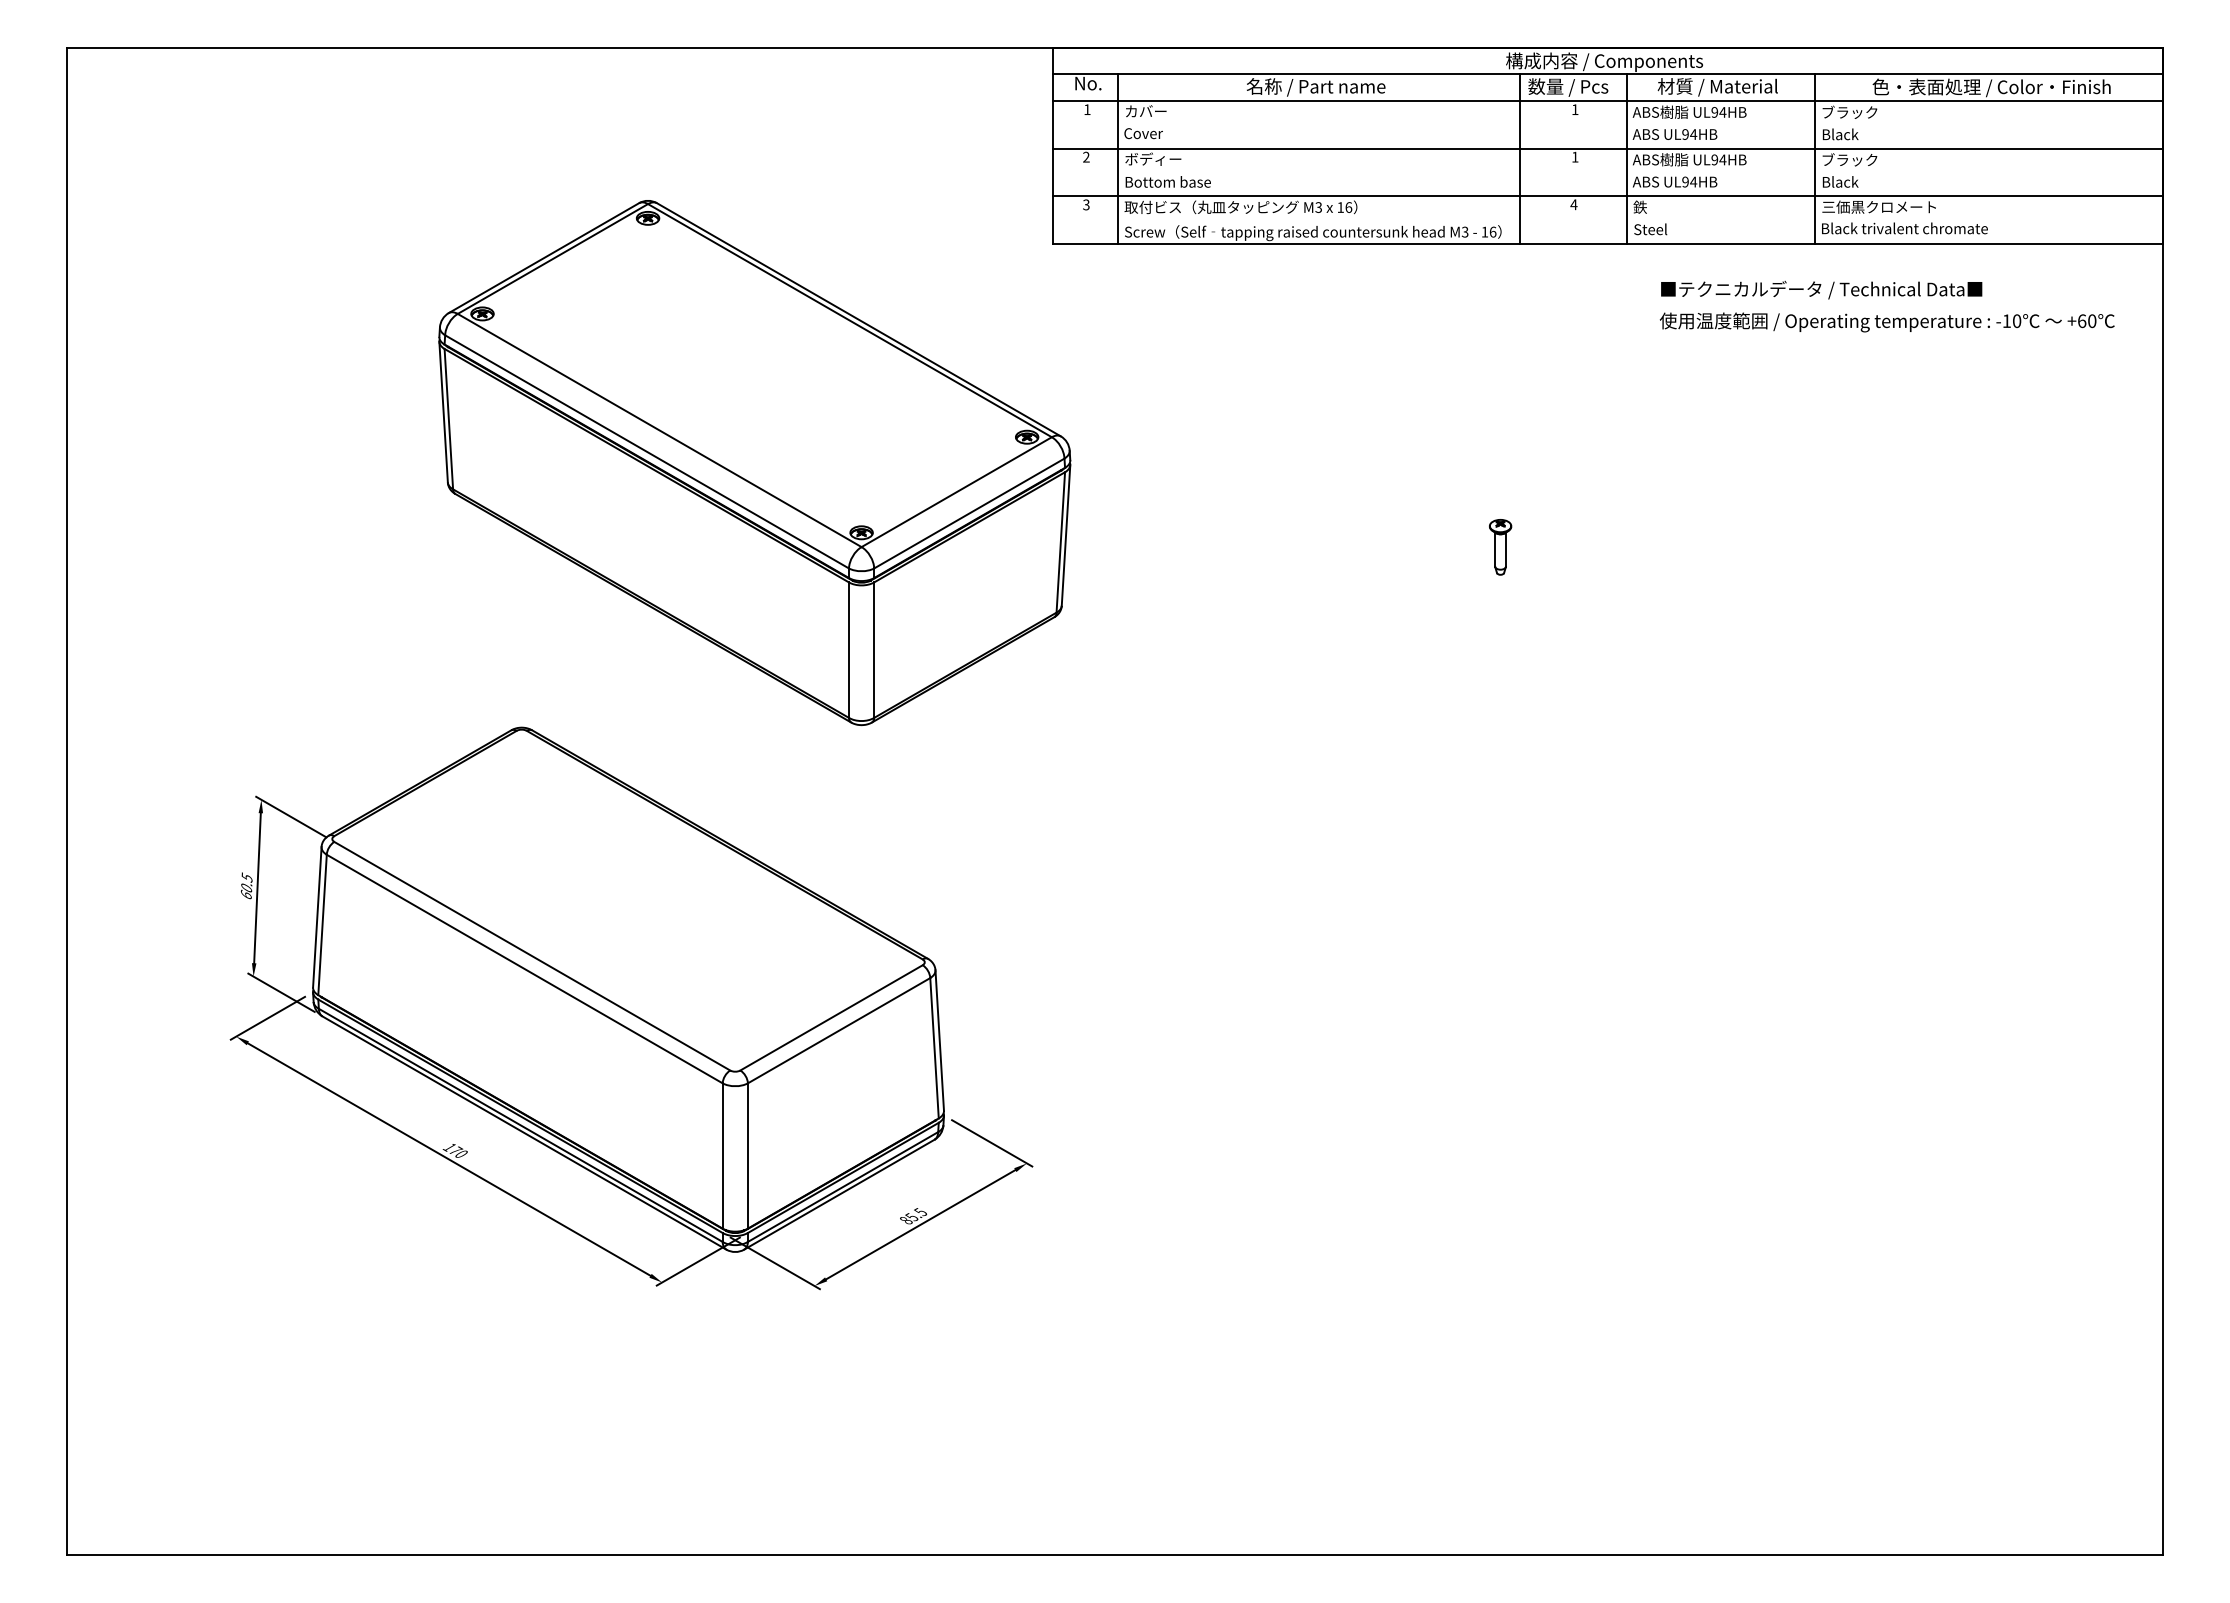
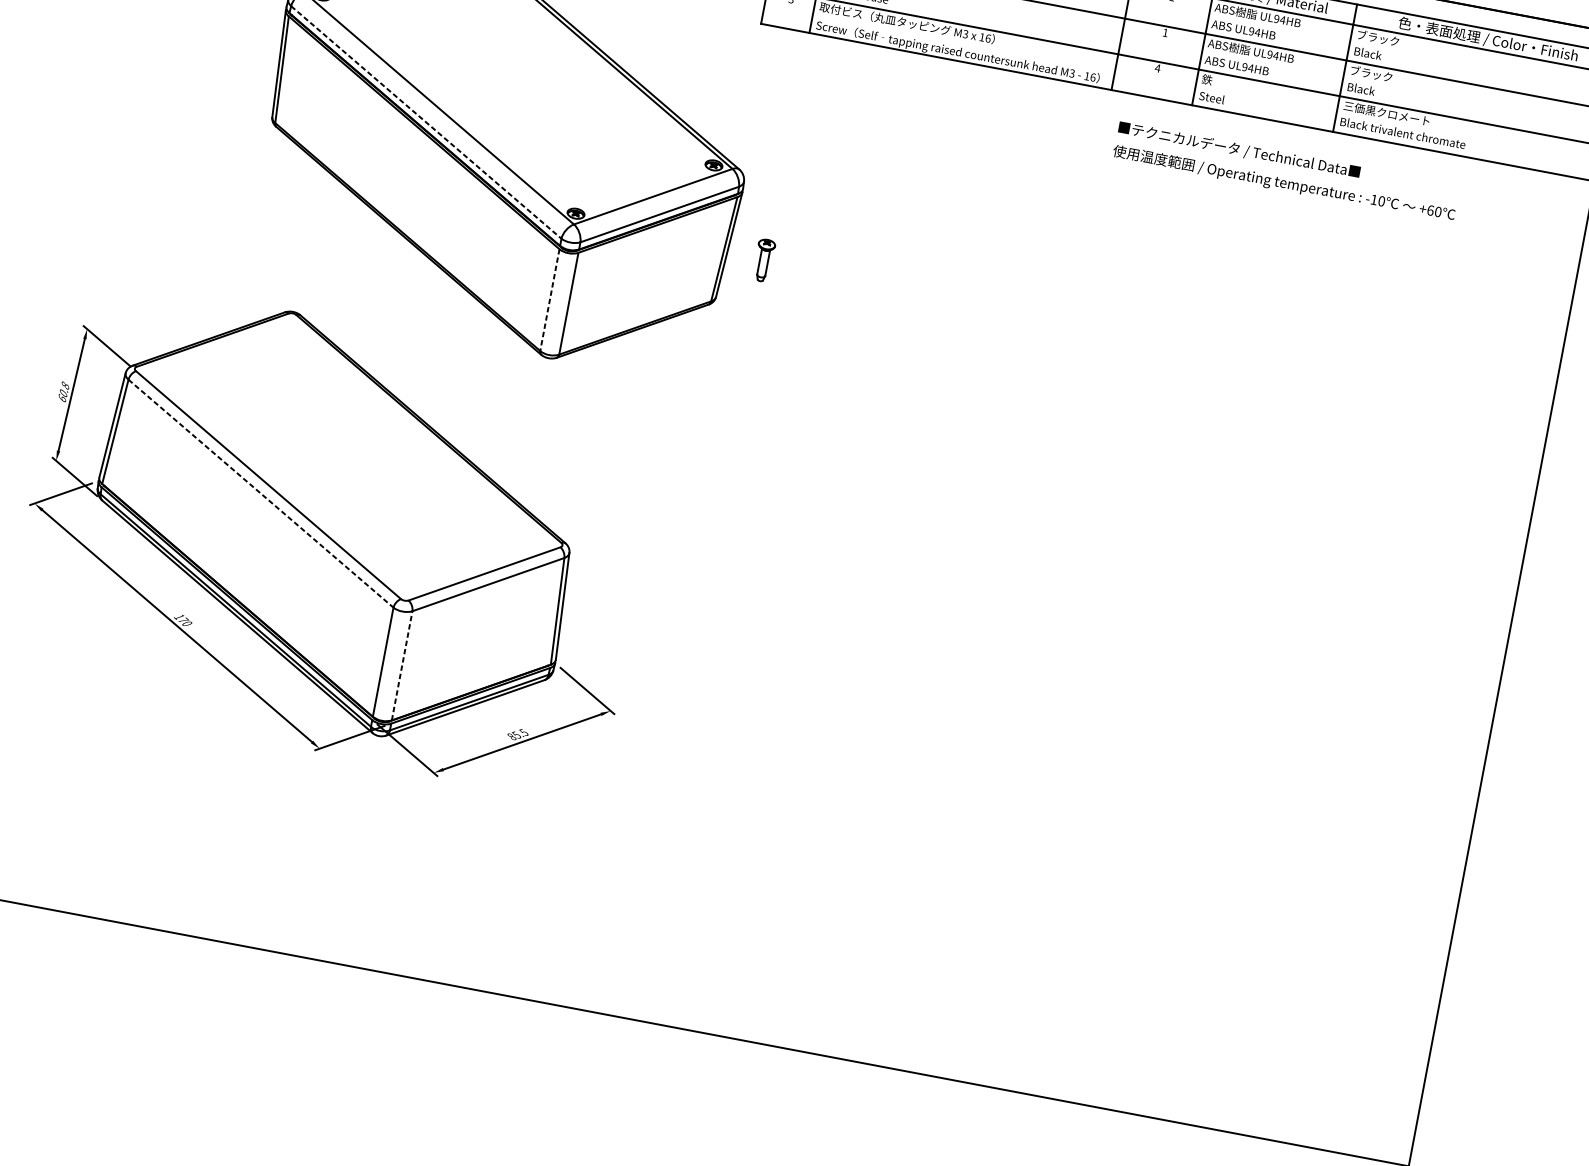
text: (1886, 306) -> (1285, 171), moved
line: (647, 452) -> (426, 123), solid -> dashed
part: (1500, 547) -> (763, 260), moved
line: (848, 650) -> (549, 300), solid -> dashed
text: (246, 877) -> (64, 385), 60.5 -> 60.8
line: (524, 969) -> (260, 493), solid -> dashed
line: (747, 1155) -> (401, 665), solid -> dashed

